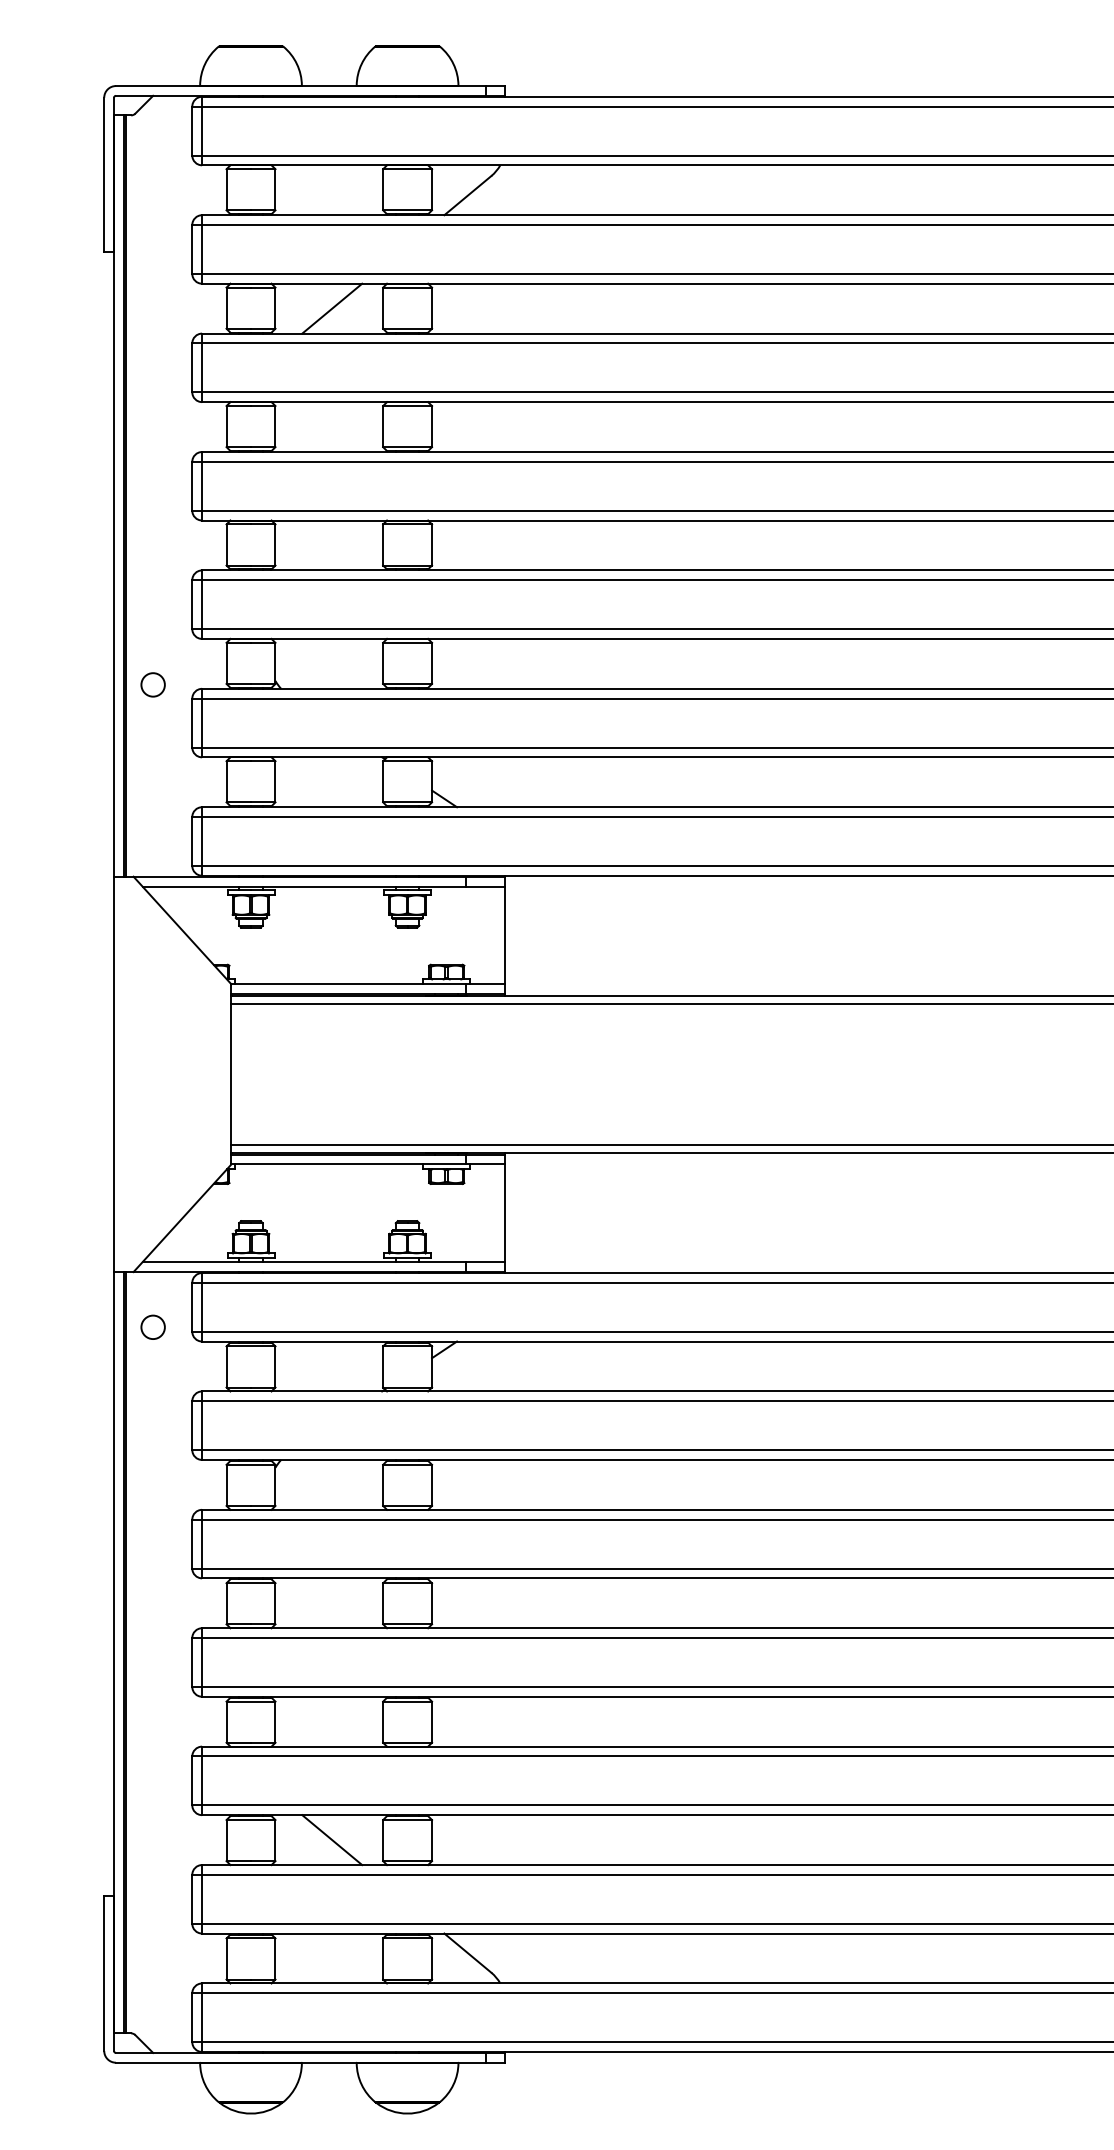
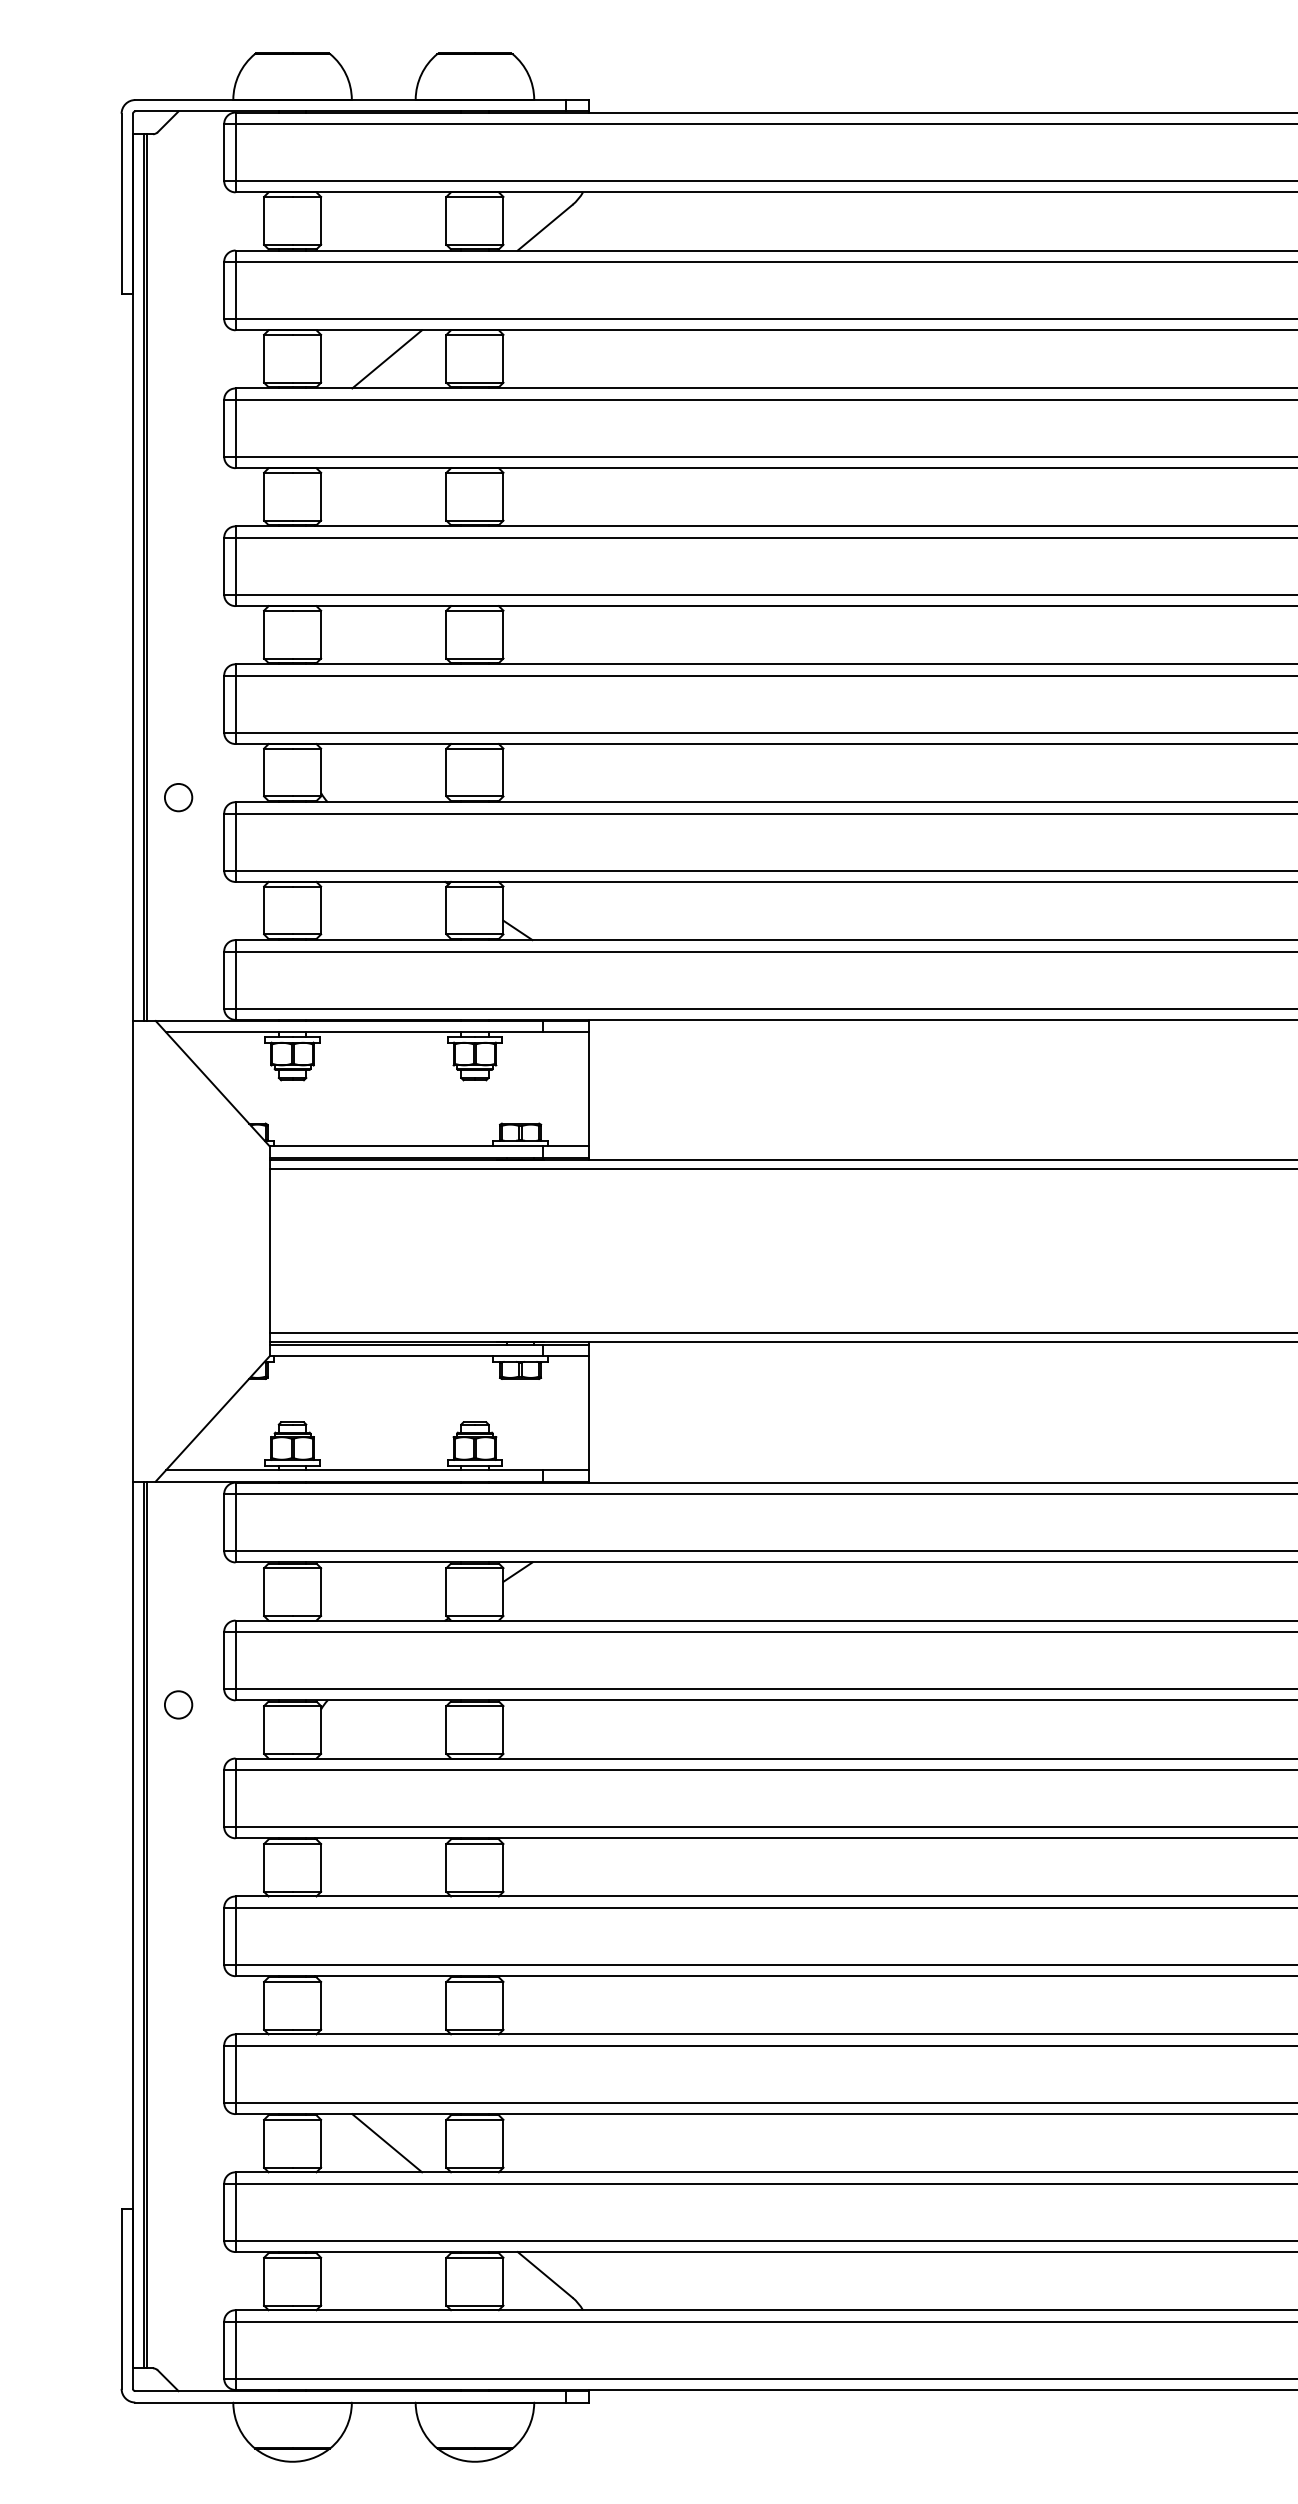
circle: (153, 1326) -> (178, 1704), moved

